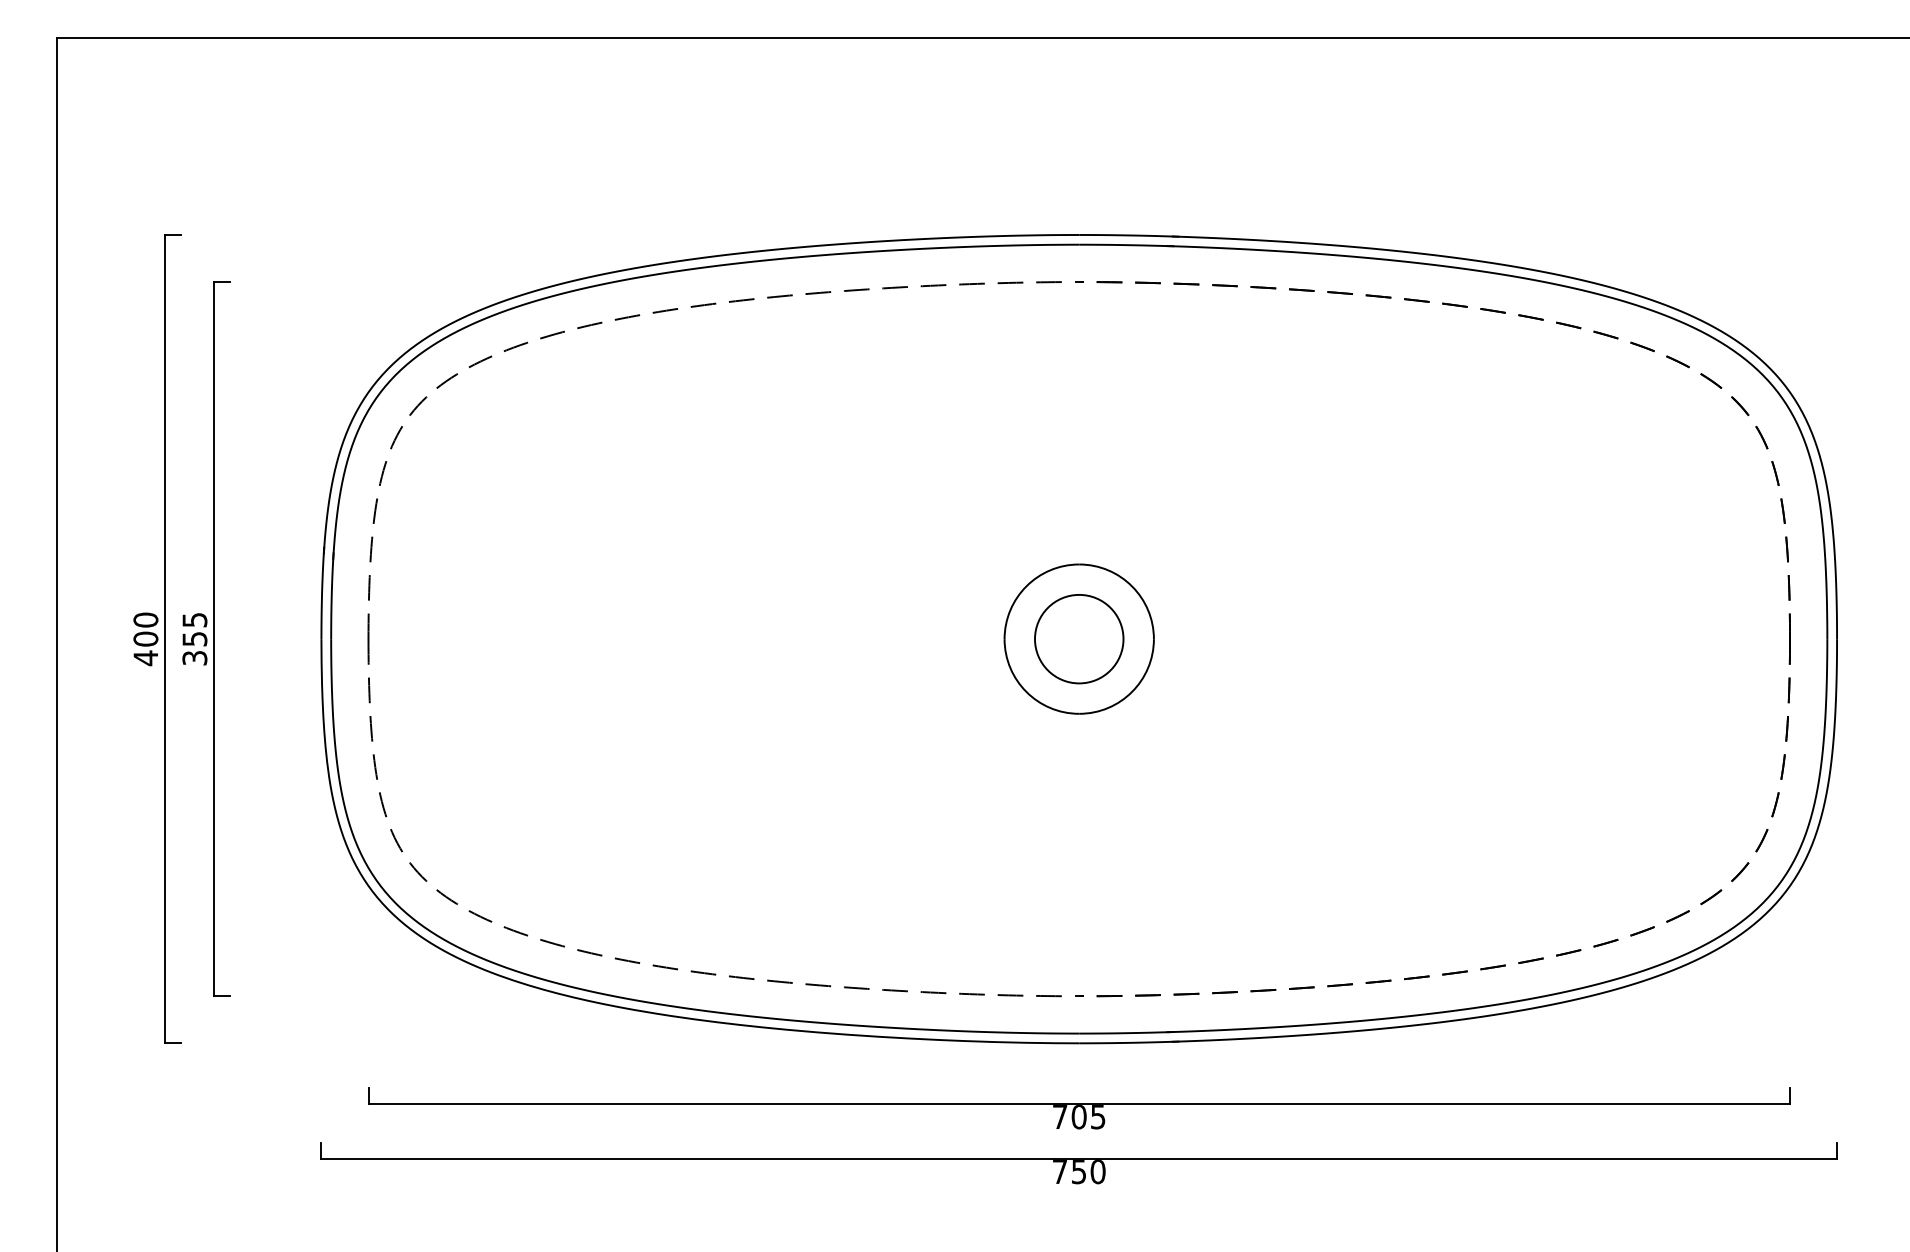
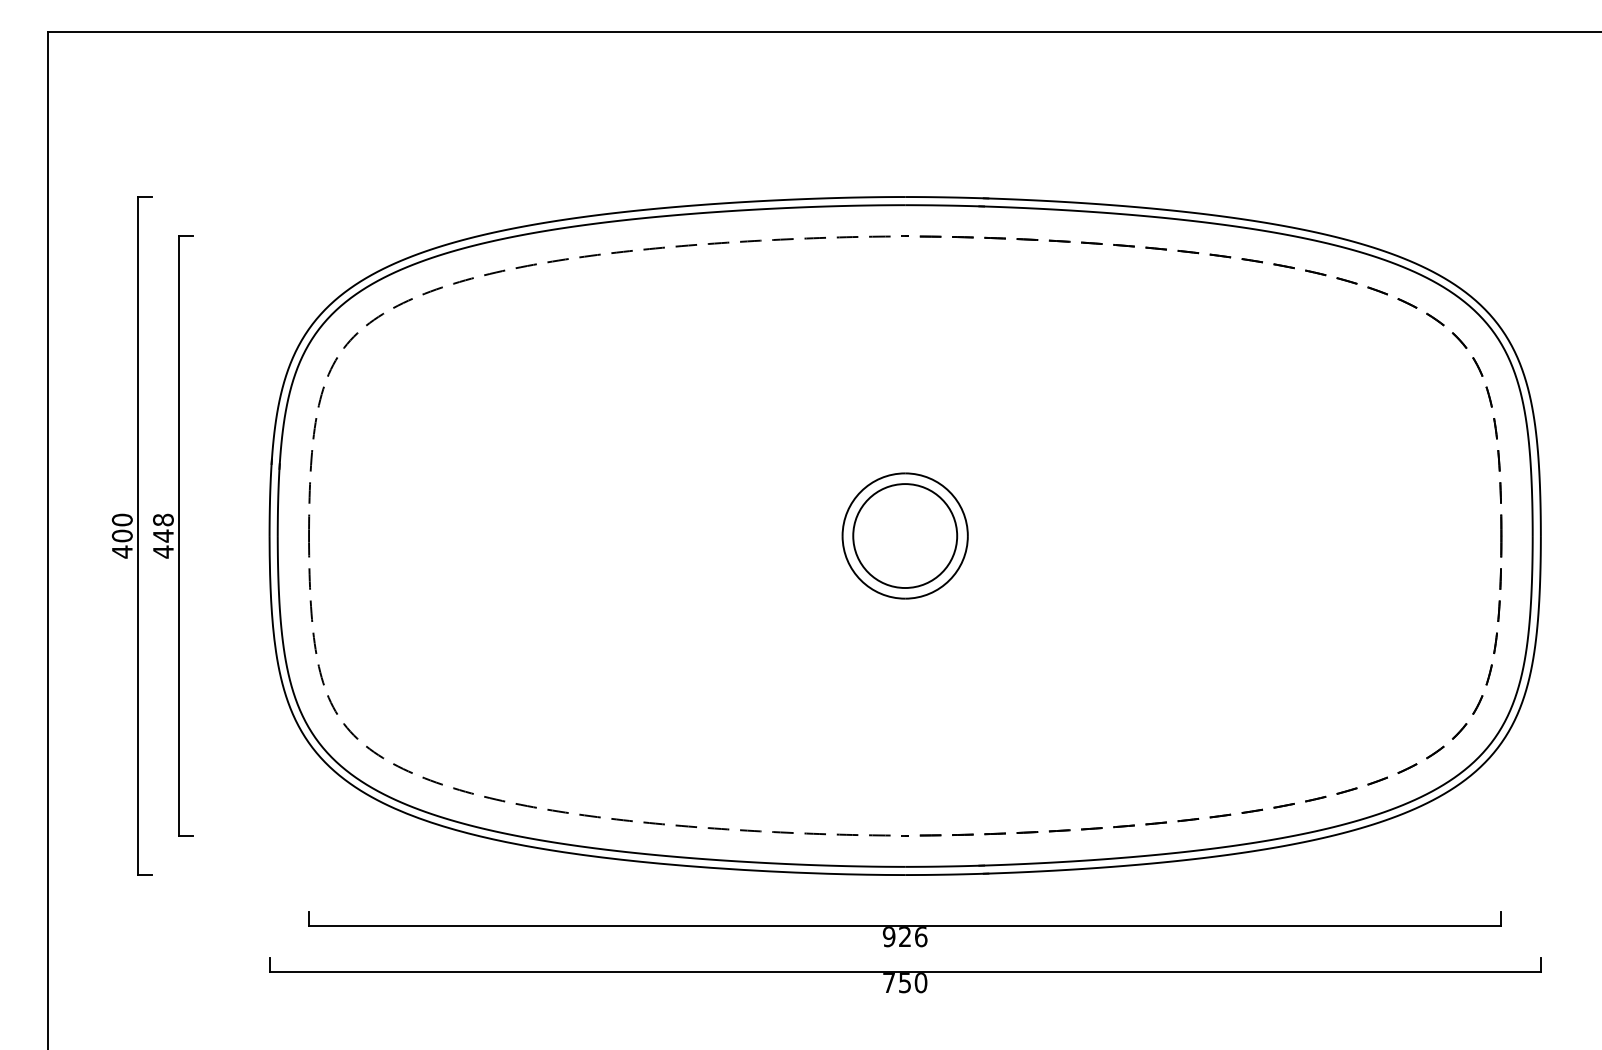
text: (194, 638) -> (163, 535), 355 -> 448
circle: (1079, 638) -> (905, 535), size x1.4
text: (1078, 1117) -> (904, 937), 705 -> 926

